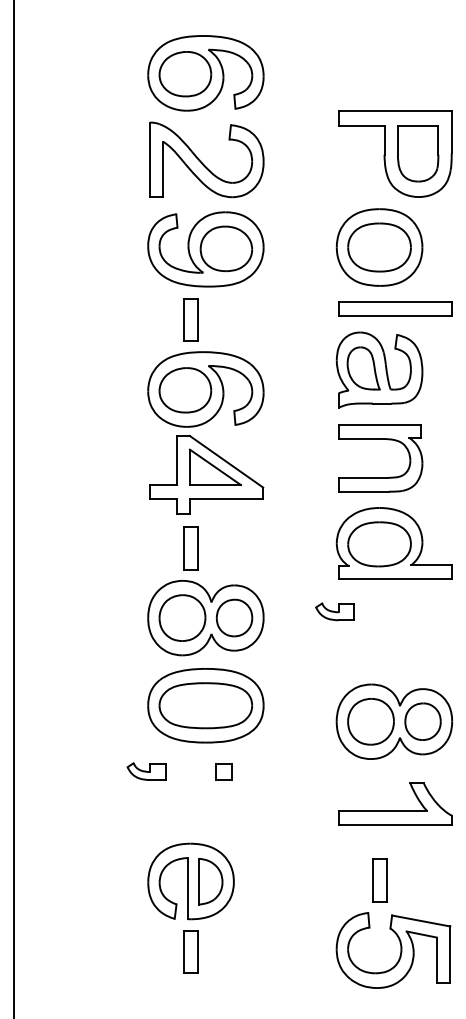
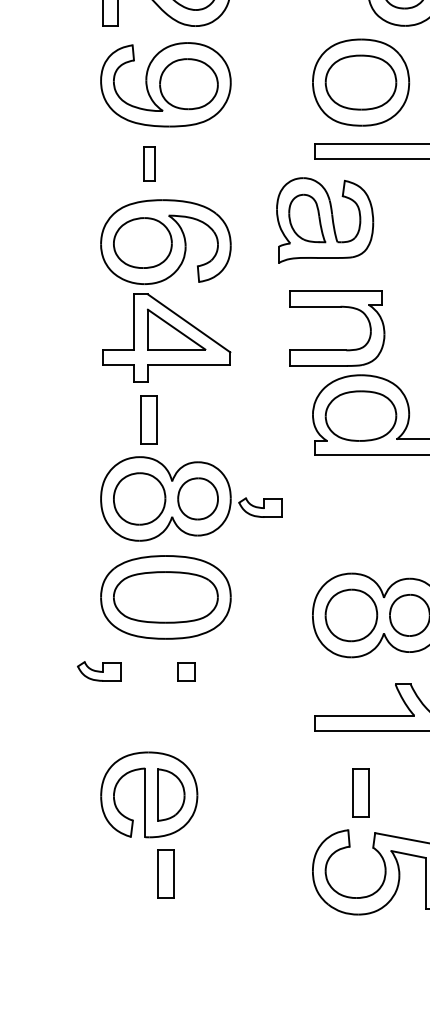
part: (190, 319) -> (148, 163), size x0.7
part: (379, 369) -> (325, 219), moved
part: (380, 439) -> (337, 307), moved
part: (334, 611) -> (259, 507), moved
part: (190, 951) -> (165, 873), moved

